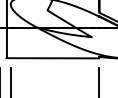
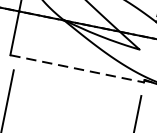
line: (53, 58) -> (78, 69), solid -> dashed

